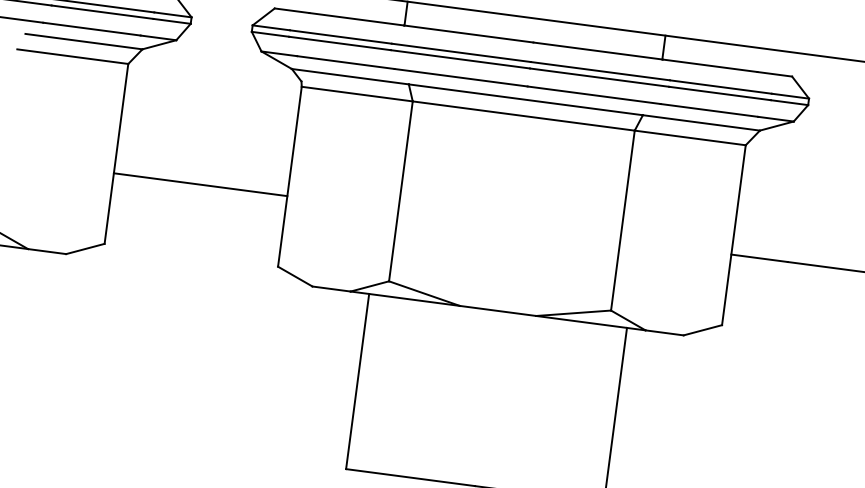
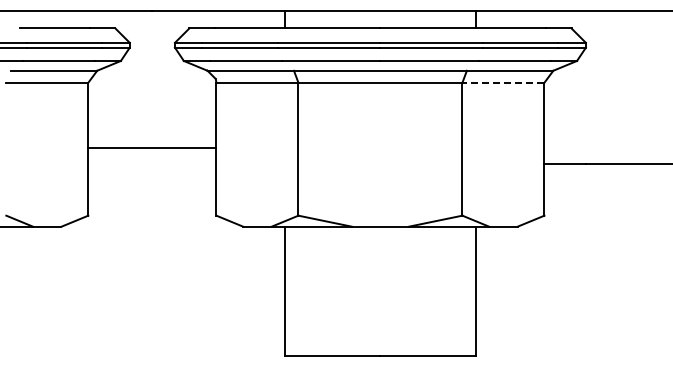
line: (690, 137) -> (503, 82), solid -> dashed
line: (200, 184) -> (152, 147), moved

